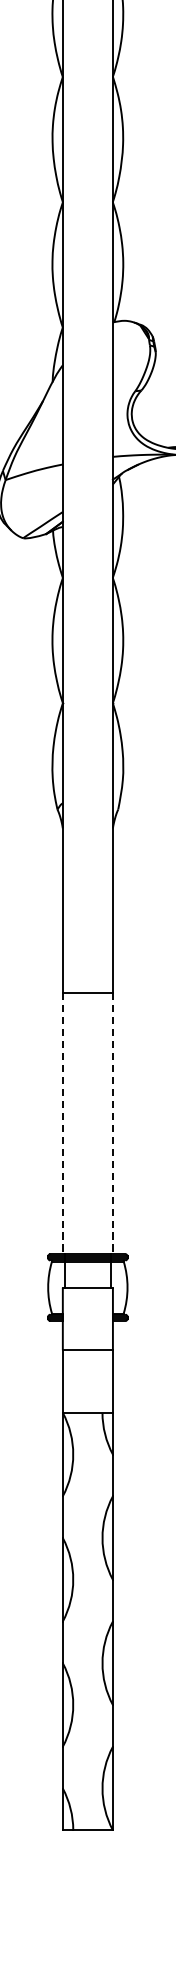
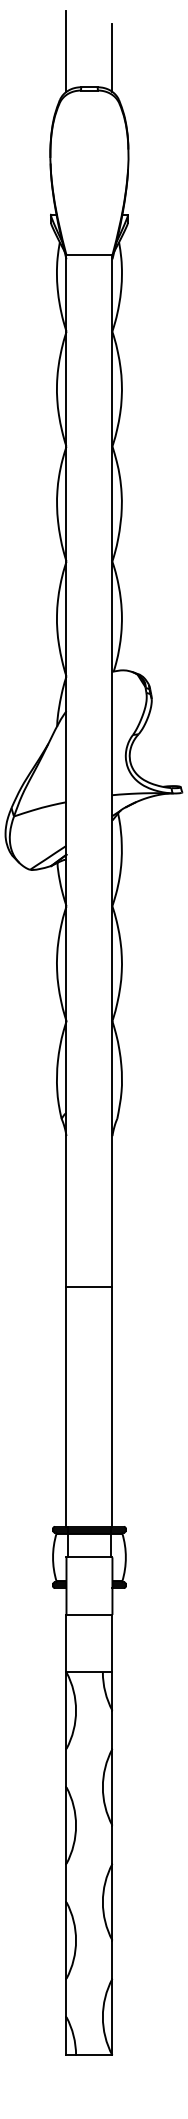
line: (62, 1123) -> (66, 1406), dashed -> solid
line: (112, 1123) -> (112, 1406), dashed -> solid

